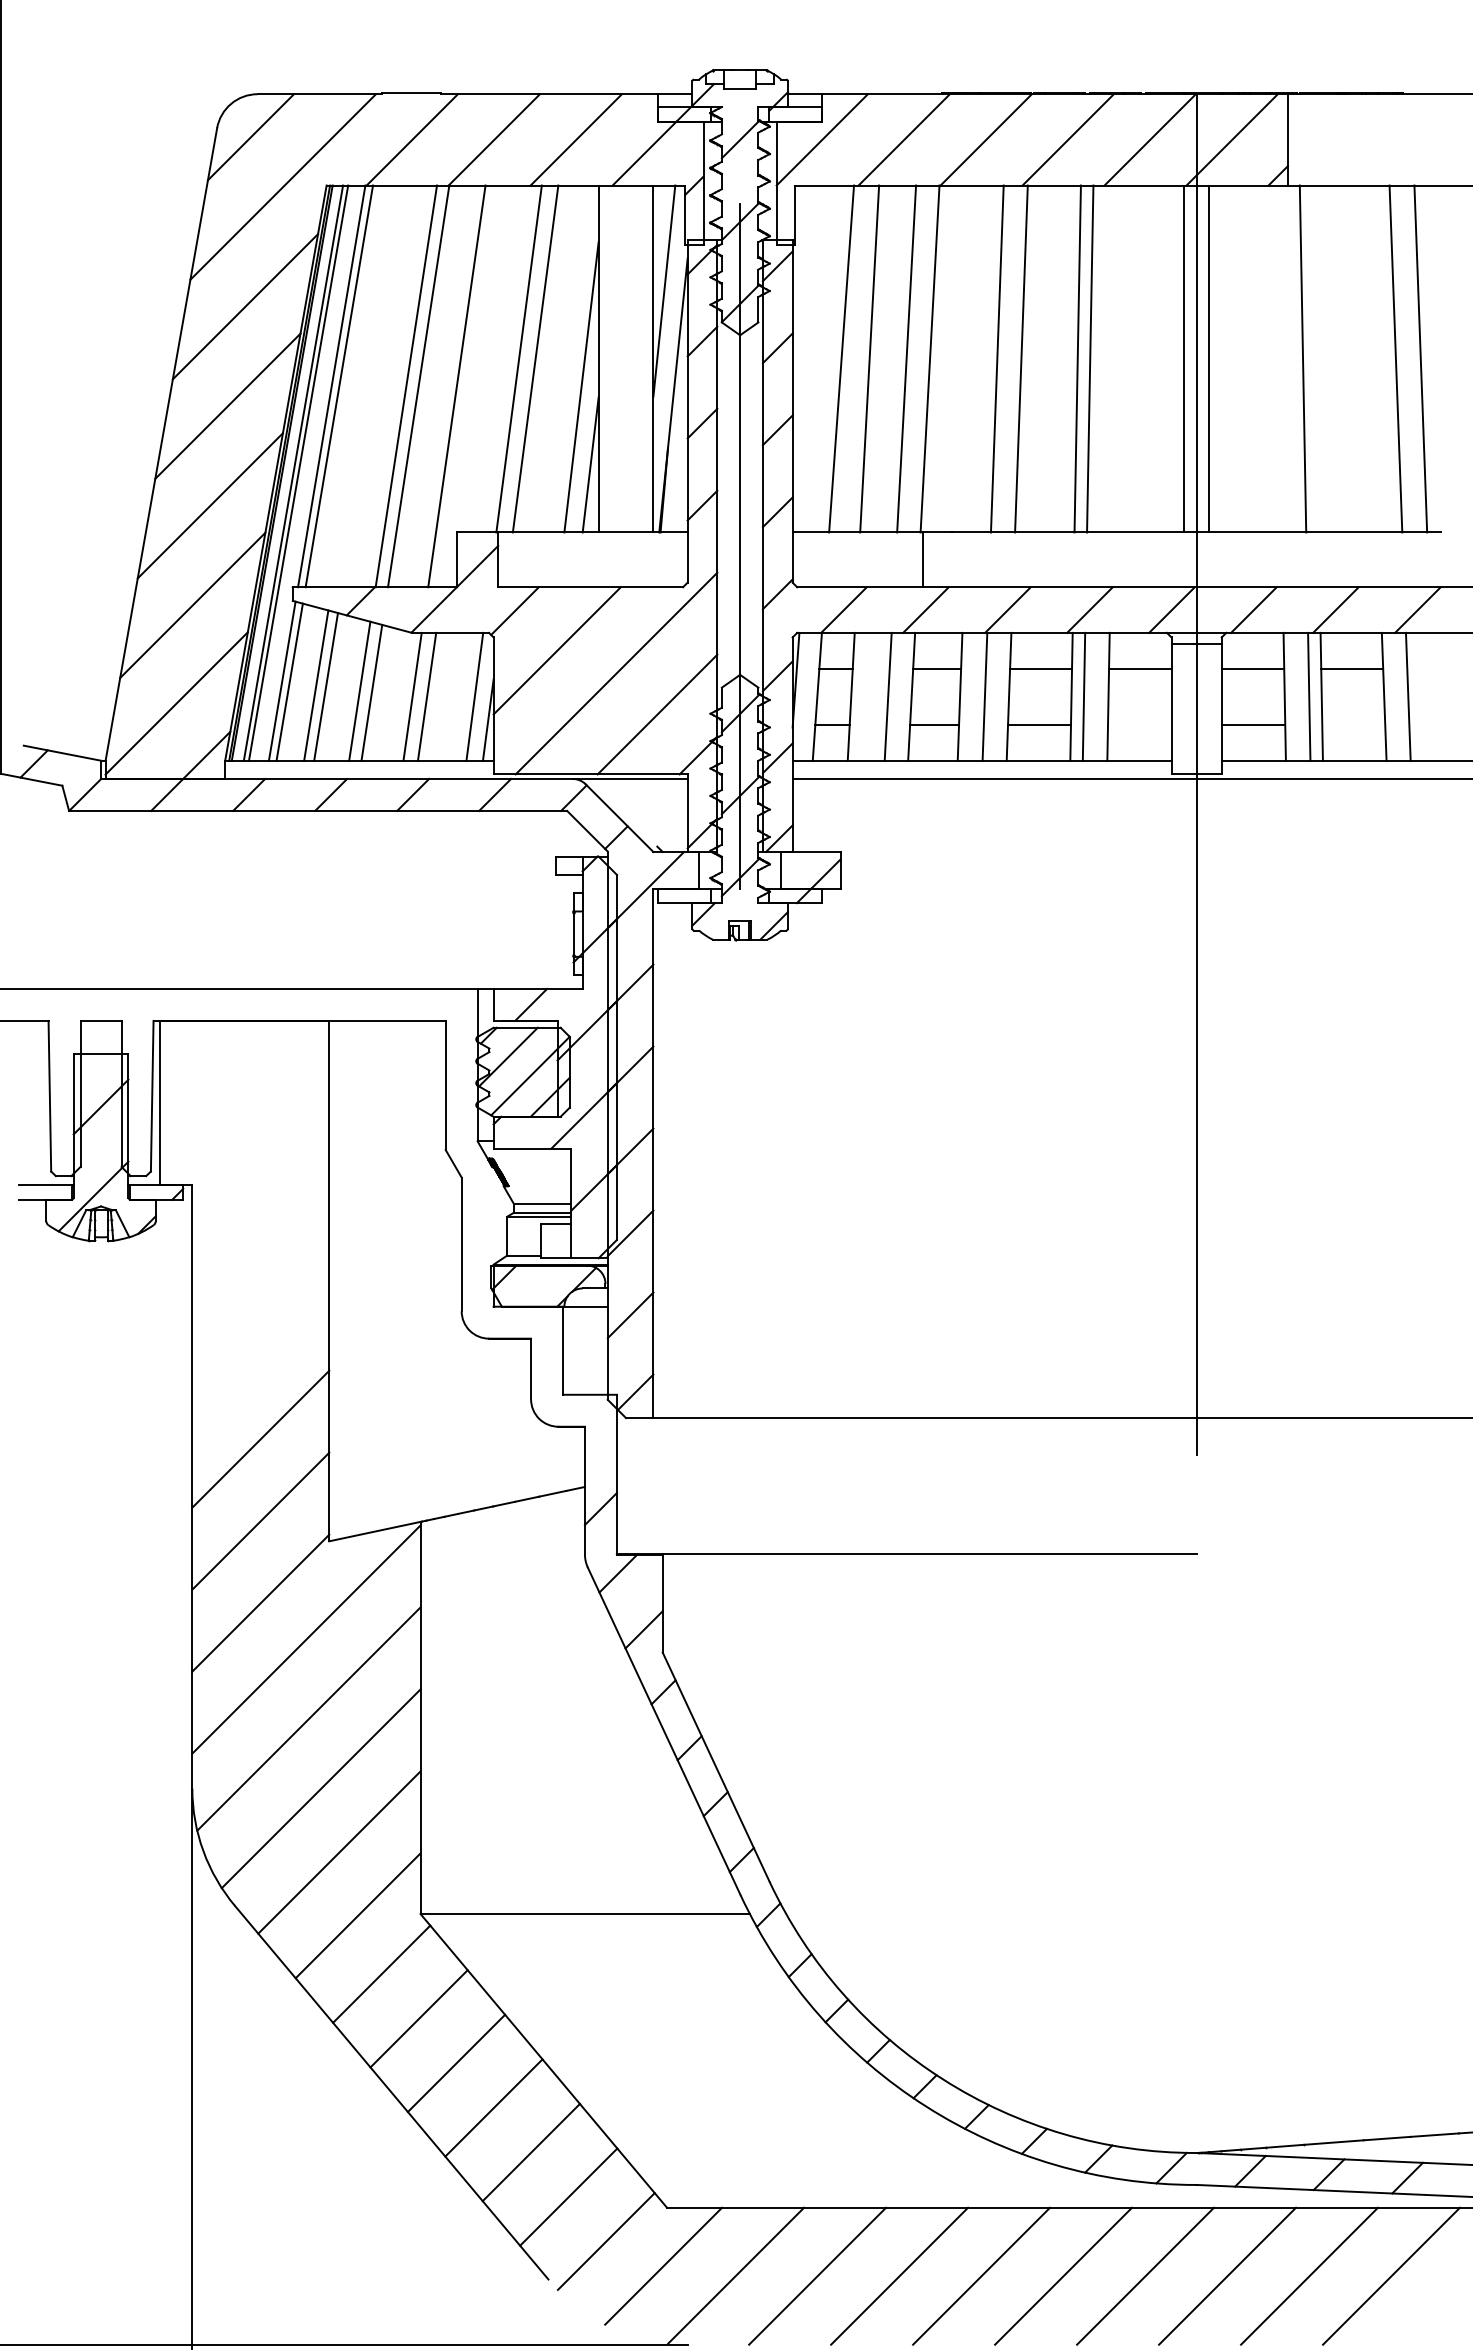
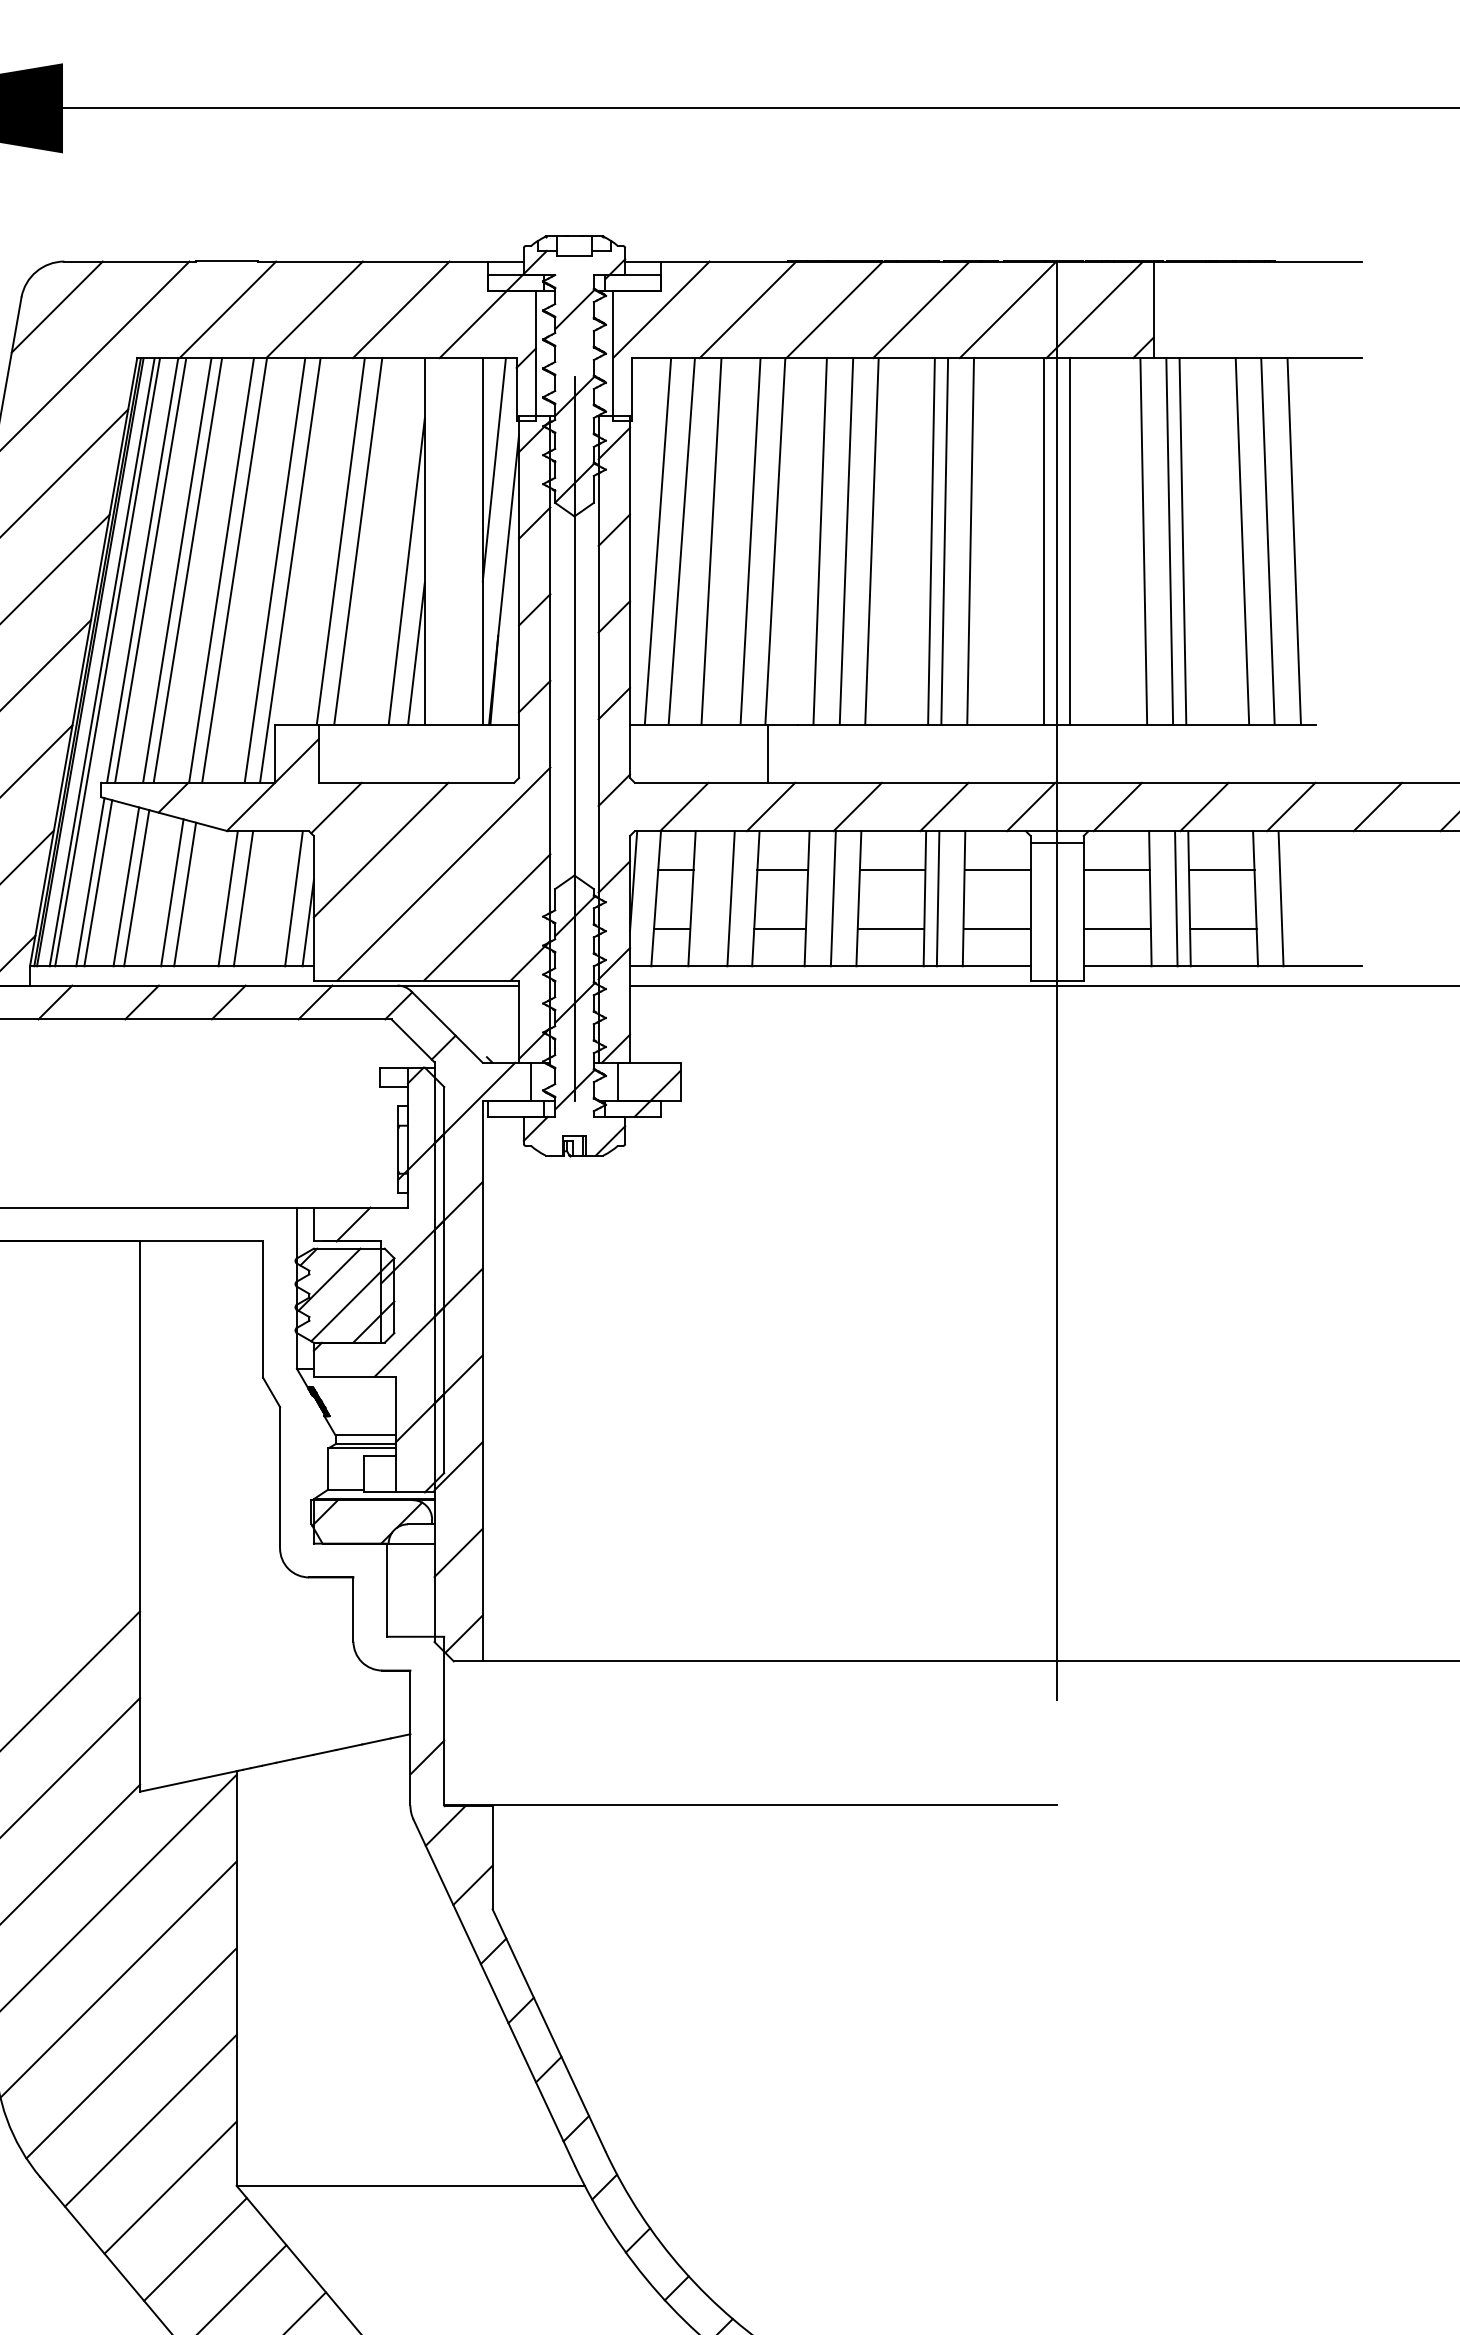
line: (818, 358) -> (657, 541), added
line: (972, 358) -> (820, 541), added
line: (1114, 358) -> (970, 541), added
line: (1278, 358) -> (1143, 541), added
line: (1315, 358) -> (1182, 541), added
line: (1371, 358) -> (1242, 541), added
line: (364, 386) -> (177, 570), added
line: (374, 386) -> (187, 570), added
line: (471, 386) -> (290, 570), added
line: (1139, 725) -> (996, 929), added
line: (1353, 725) -> (1223, 929), added

